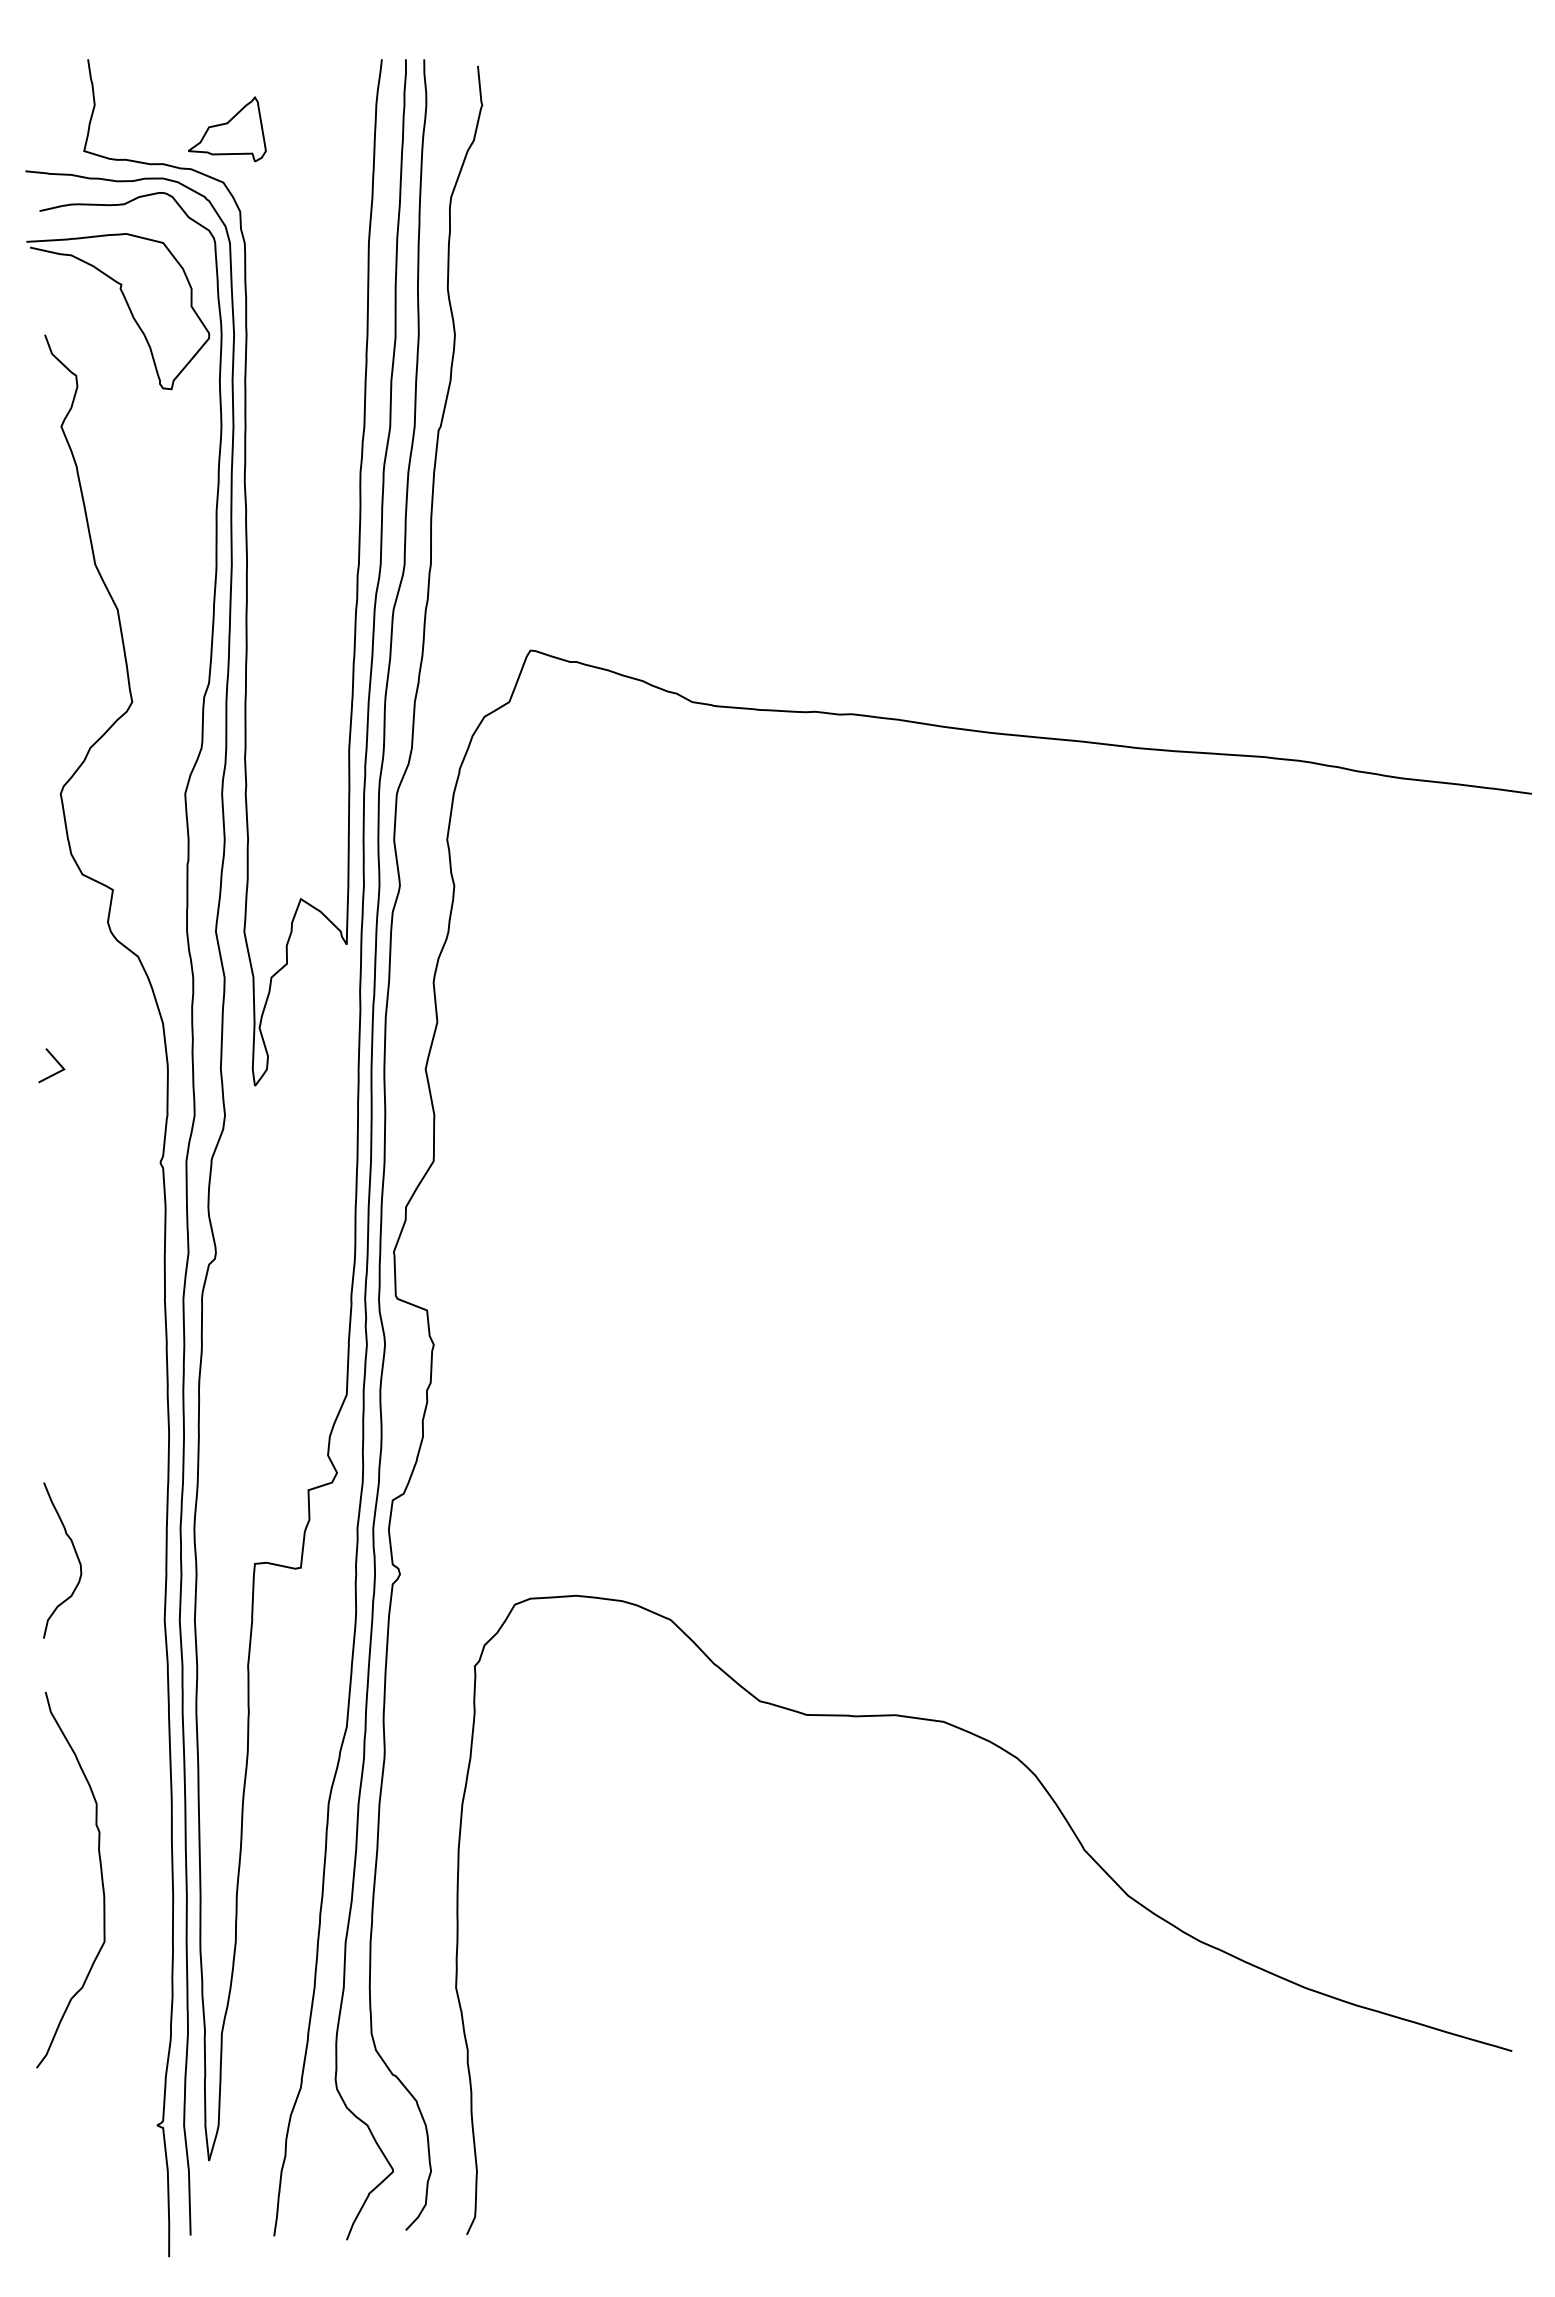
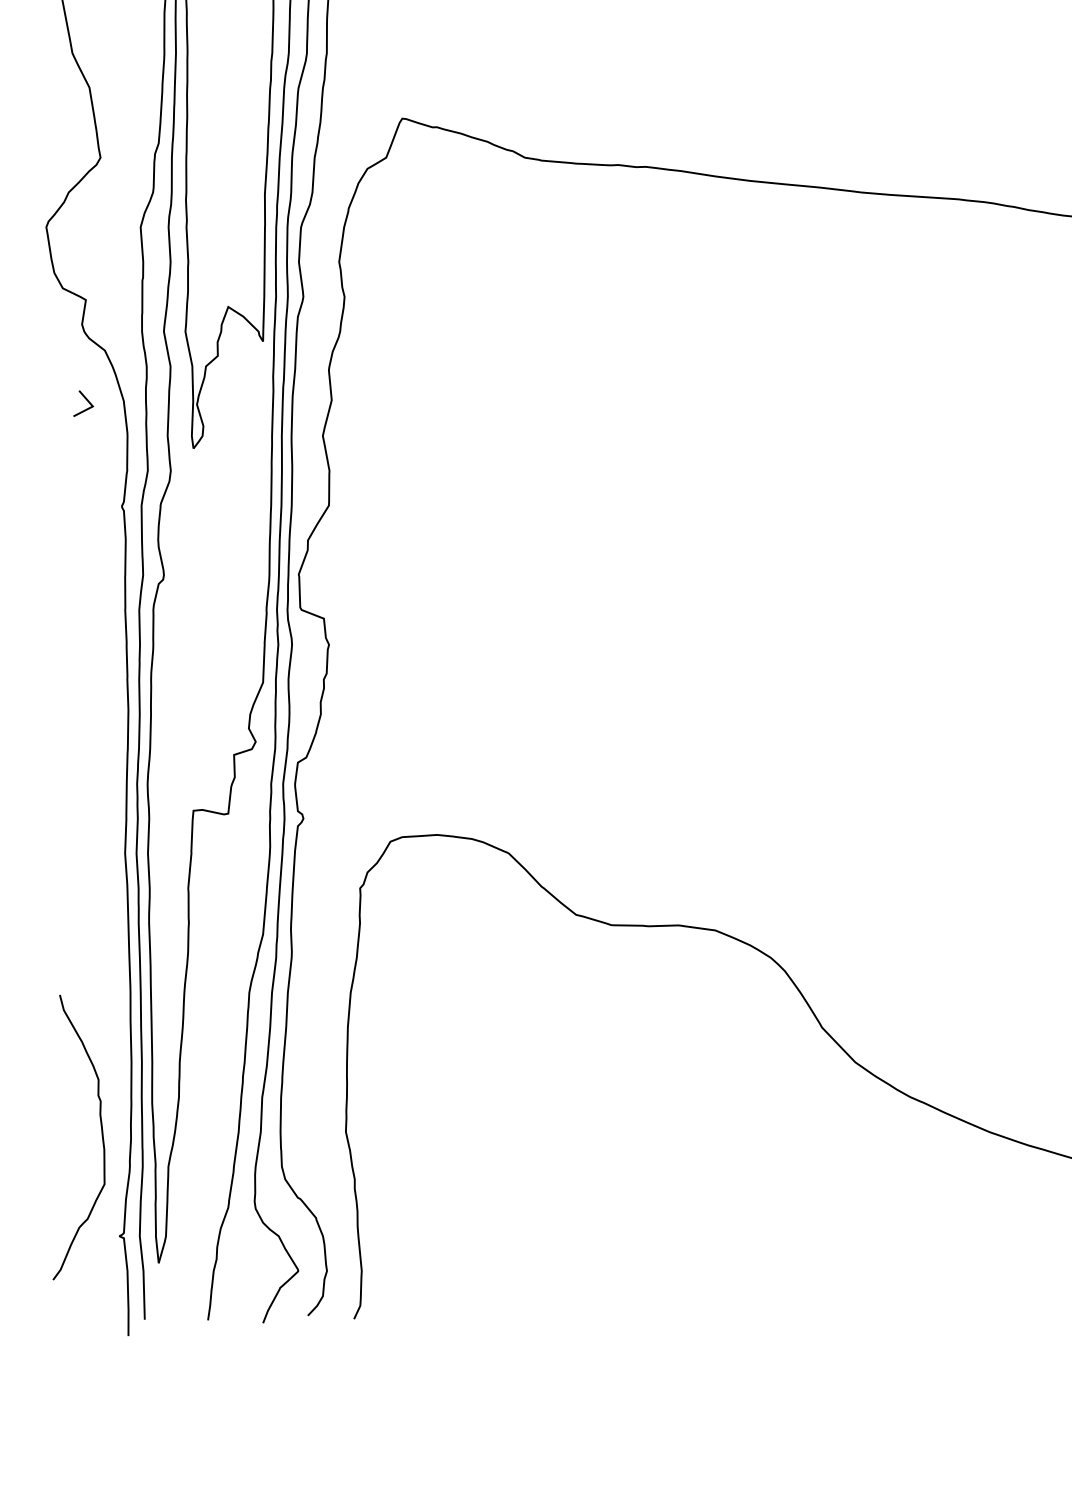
line: (56, 1062) -> (87, 401), moved
curve: (75, 1554) -> (57, 803), removed
curve: (100, 1873) -> (101, 1132), moved

